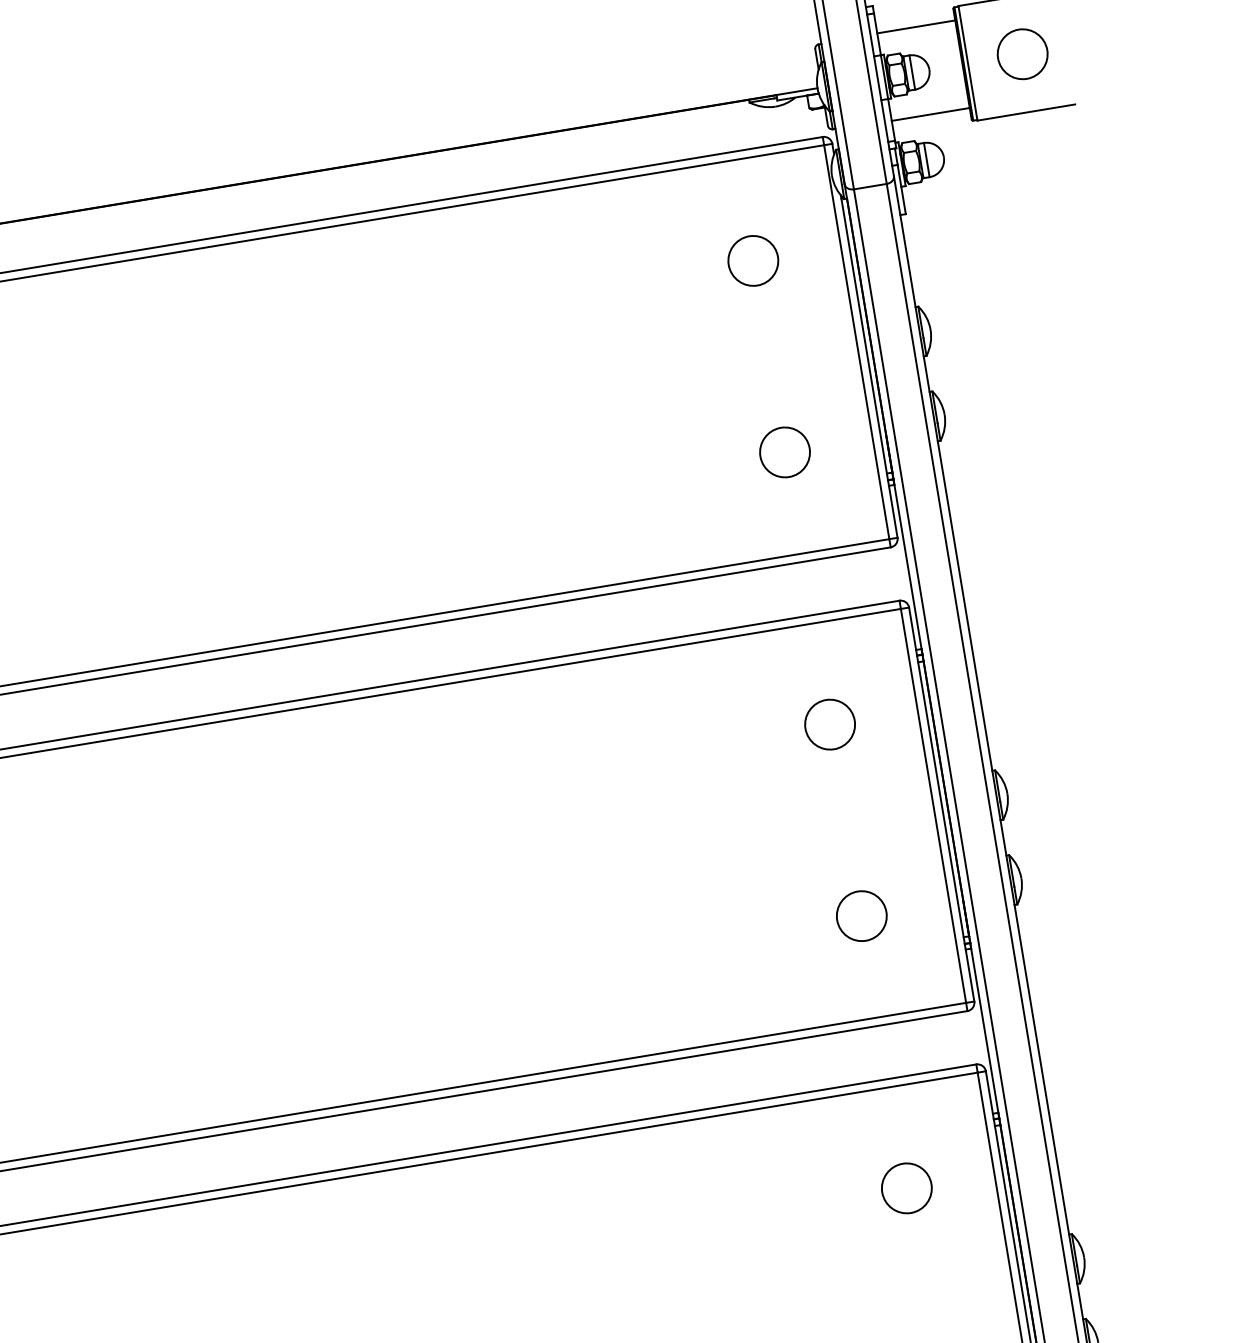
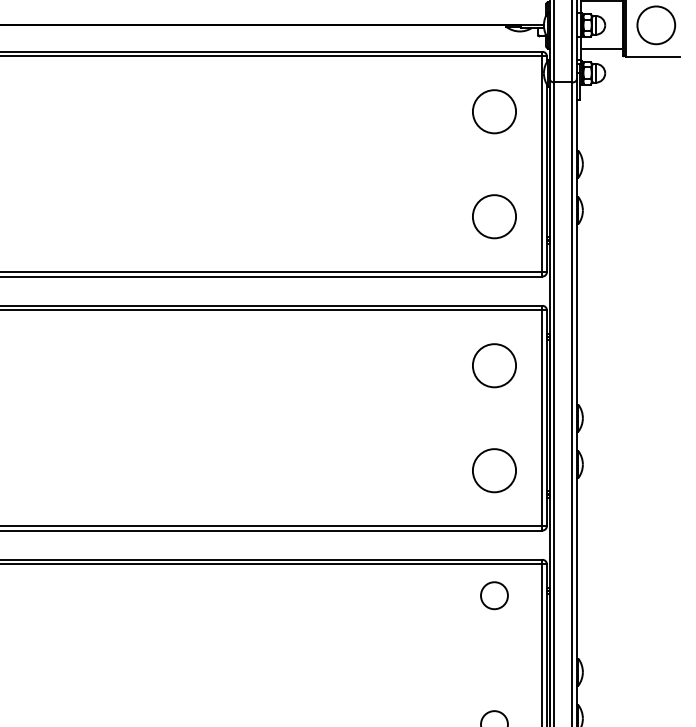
circle: (1020, 52) -> (655, 24), size x1.4
circle: (753, 260) -> (494, 111), size x1.6
circle: (785, 452) -> (494, 216), size x1.6
circle: (830, 724) -> (494, 365), size x1.6
circle: (861, 915) -> (494, 470), size x1.6
circle: (906, 1187) -> (494, 595), moved

